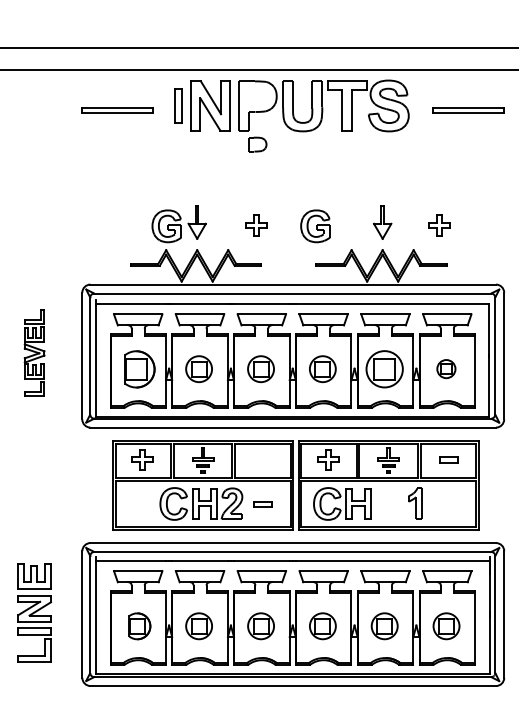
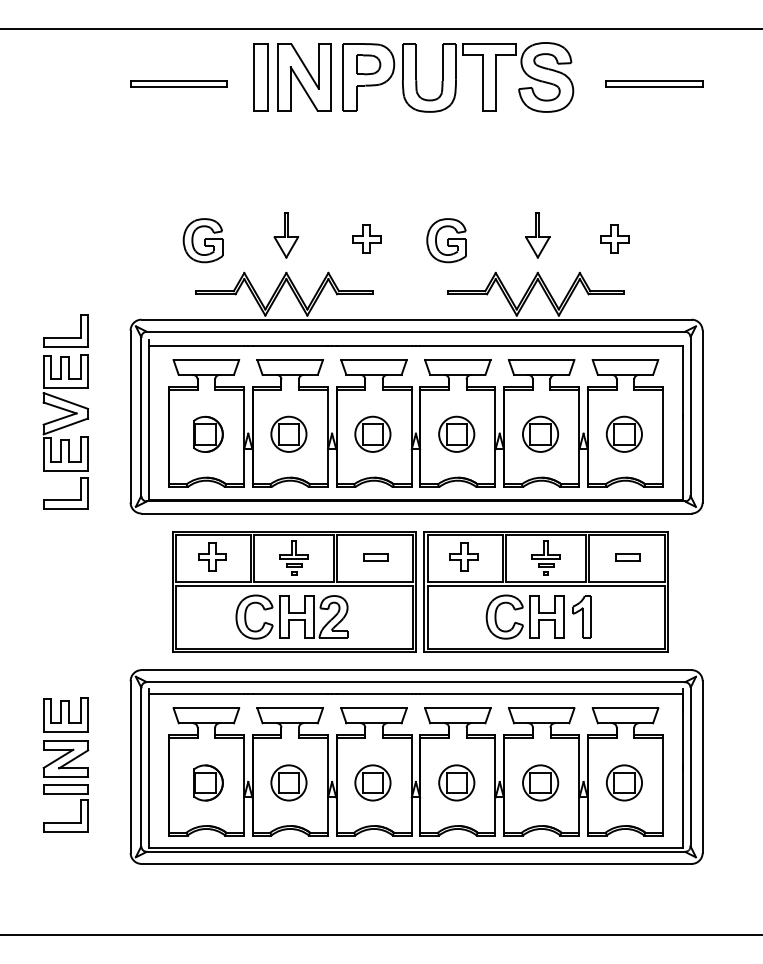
part: (178, 106) -> (260, 77), size x1.43
part: (257, 144) -> (368, 64), moved
part: (166, 226) -> (202, 240), moved
part: (34, 352) -> (65, 411), size x1.67
part: (139, 368) -> (208, 433), size x0.71
part: (384, 368) -> (540, 433), size x0.71
part: (445, 368) -> (623, 433), size x1.43
part: (341, 503) -> (524, 616), moved
part: (262, 504) -> (375, 557), moved

